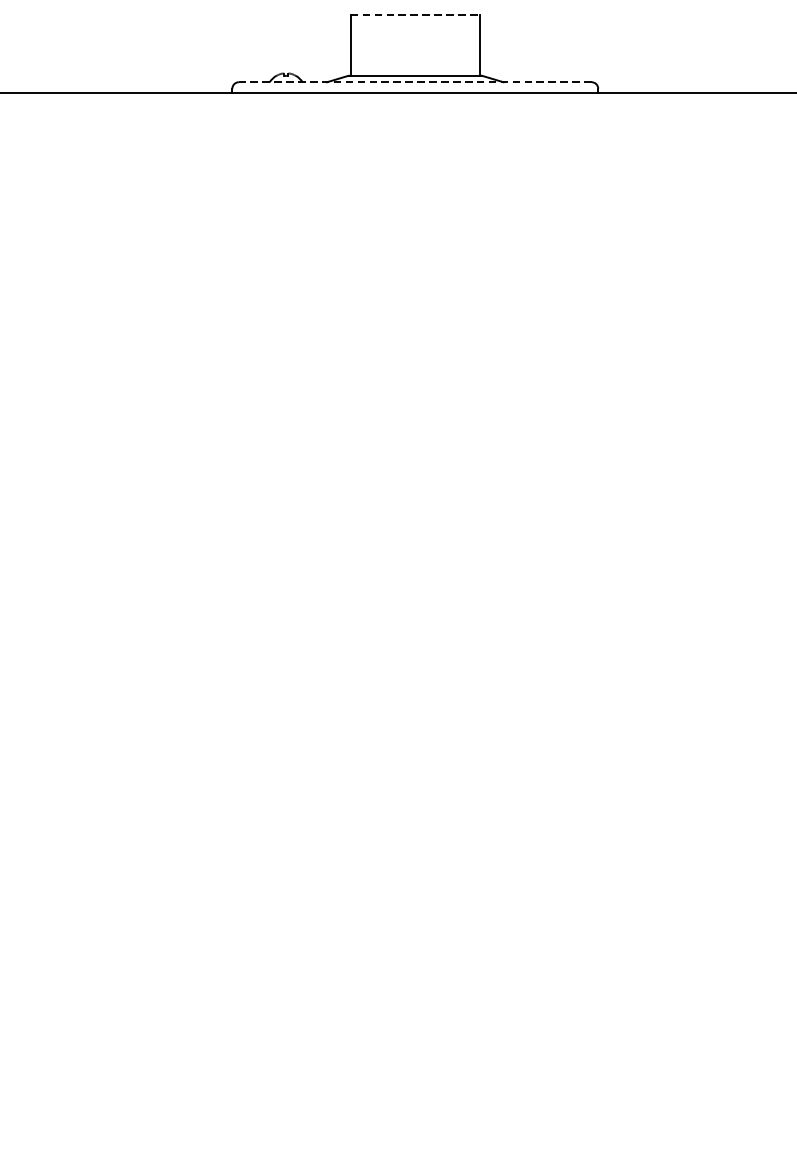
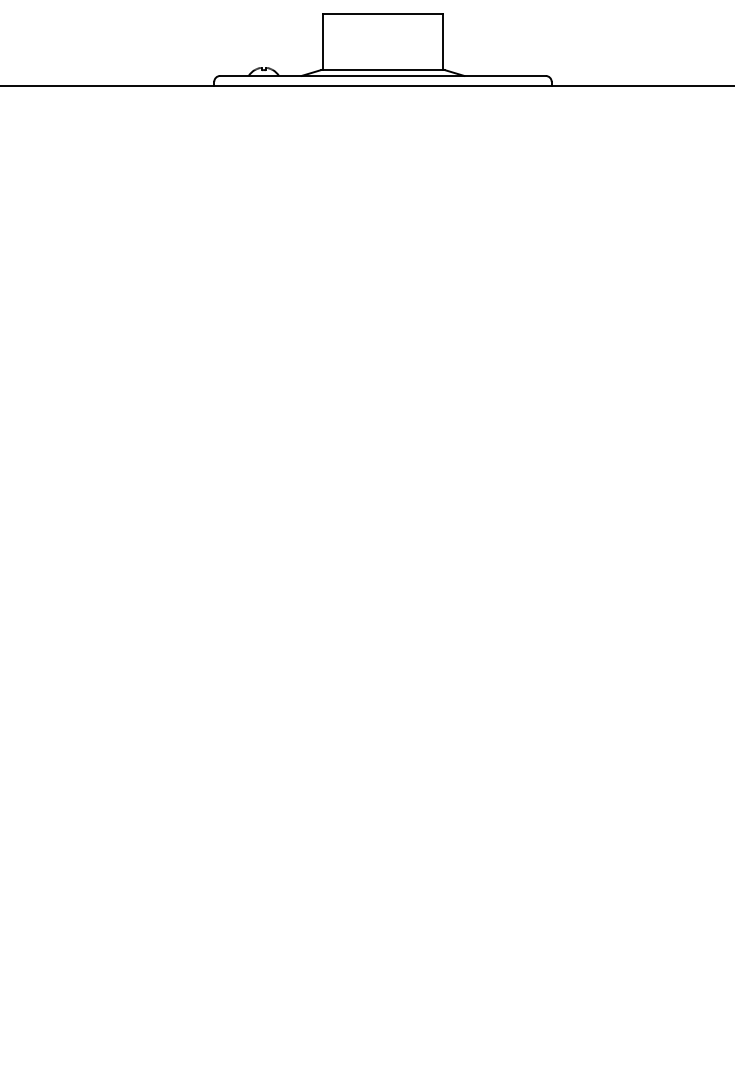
line: (414, 15) -> (382, 14), dashed -> solid
line: (414, 81) -> (382, 75), dashed -> solid

